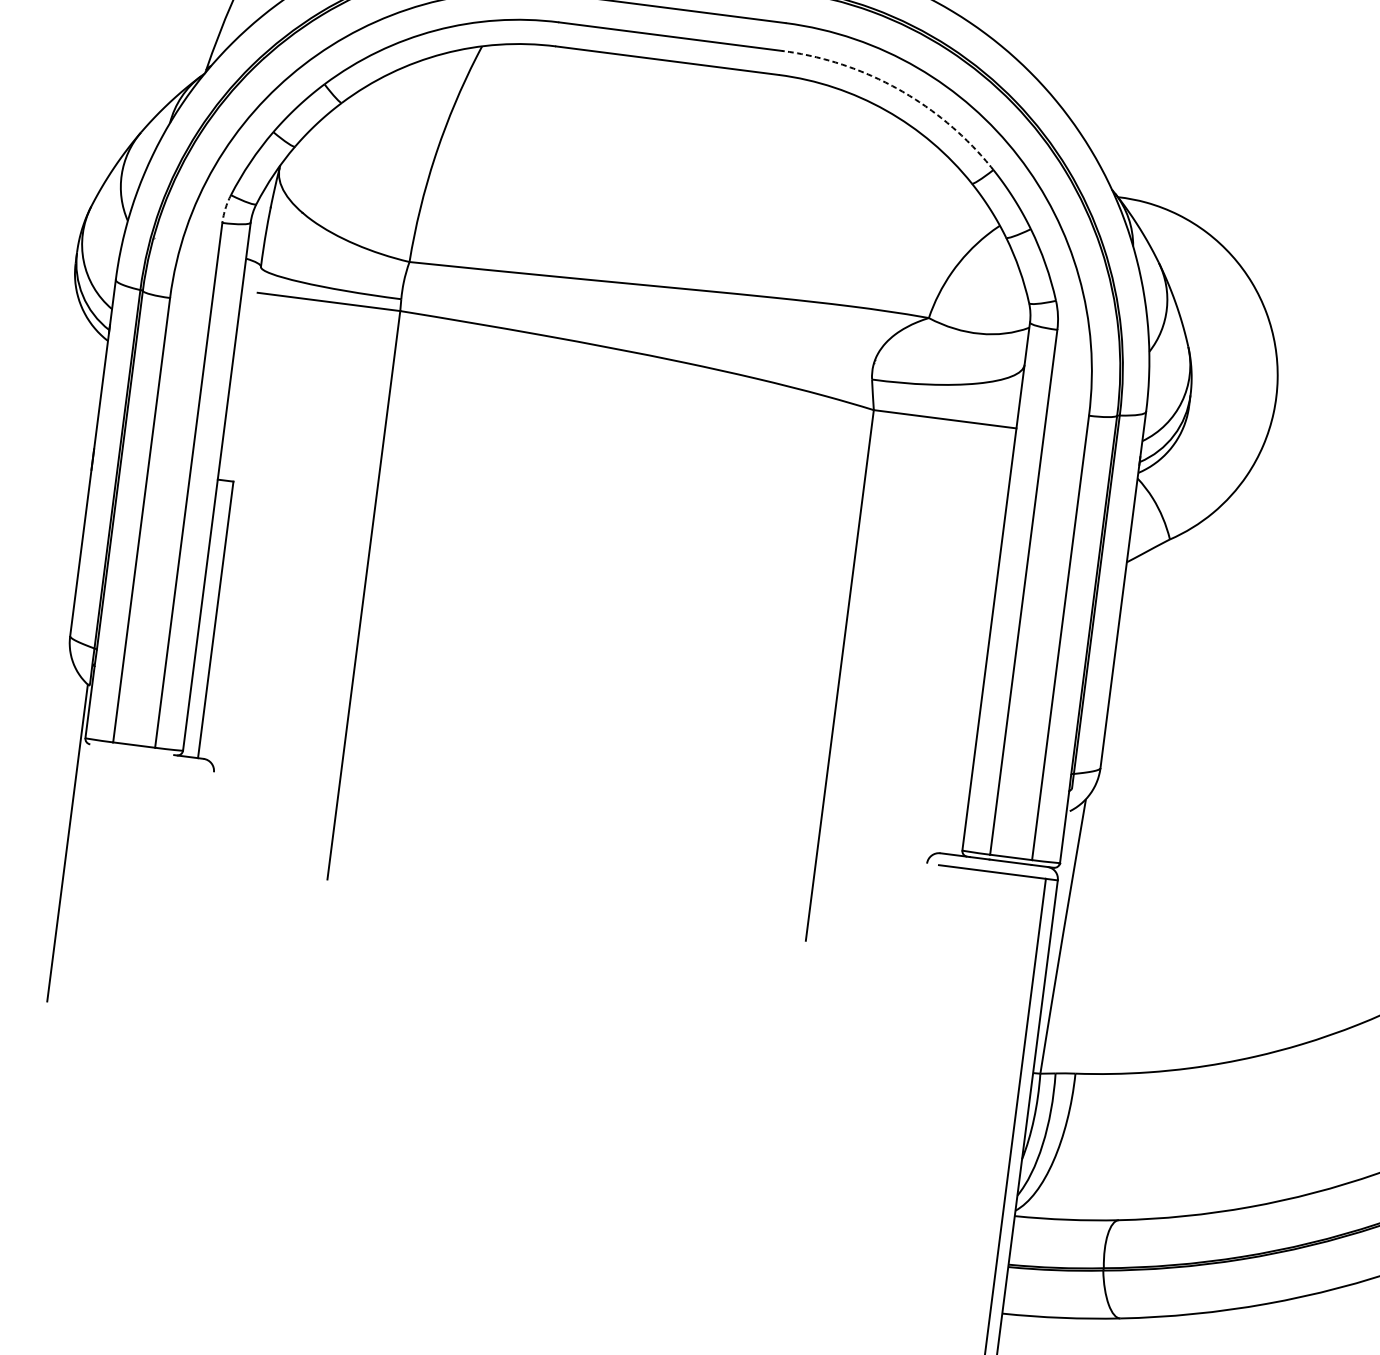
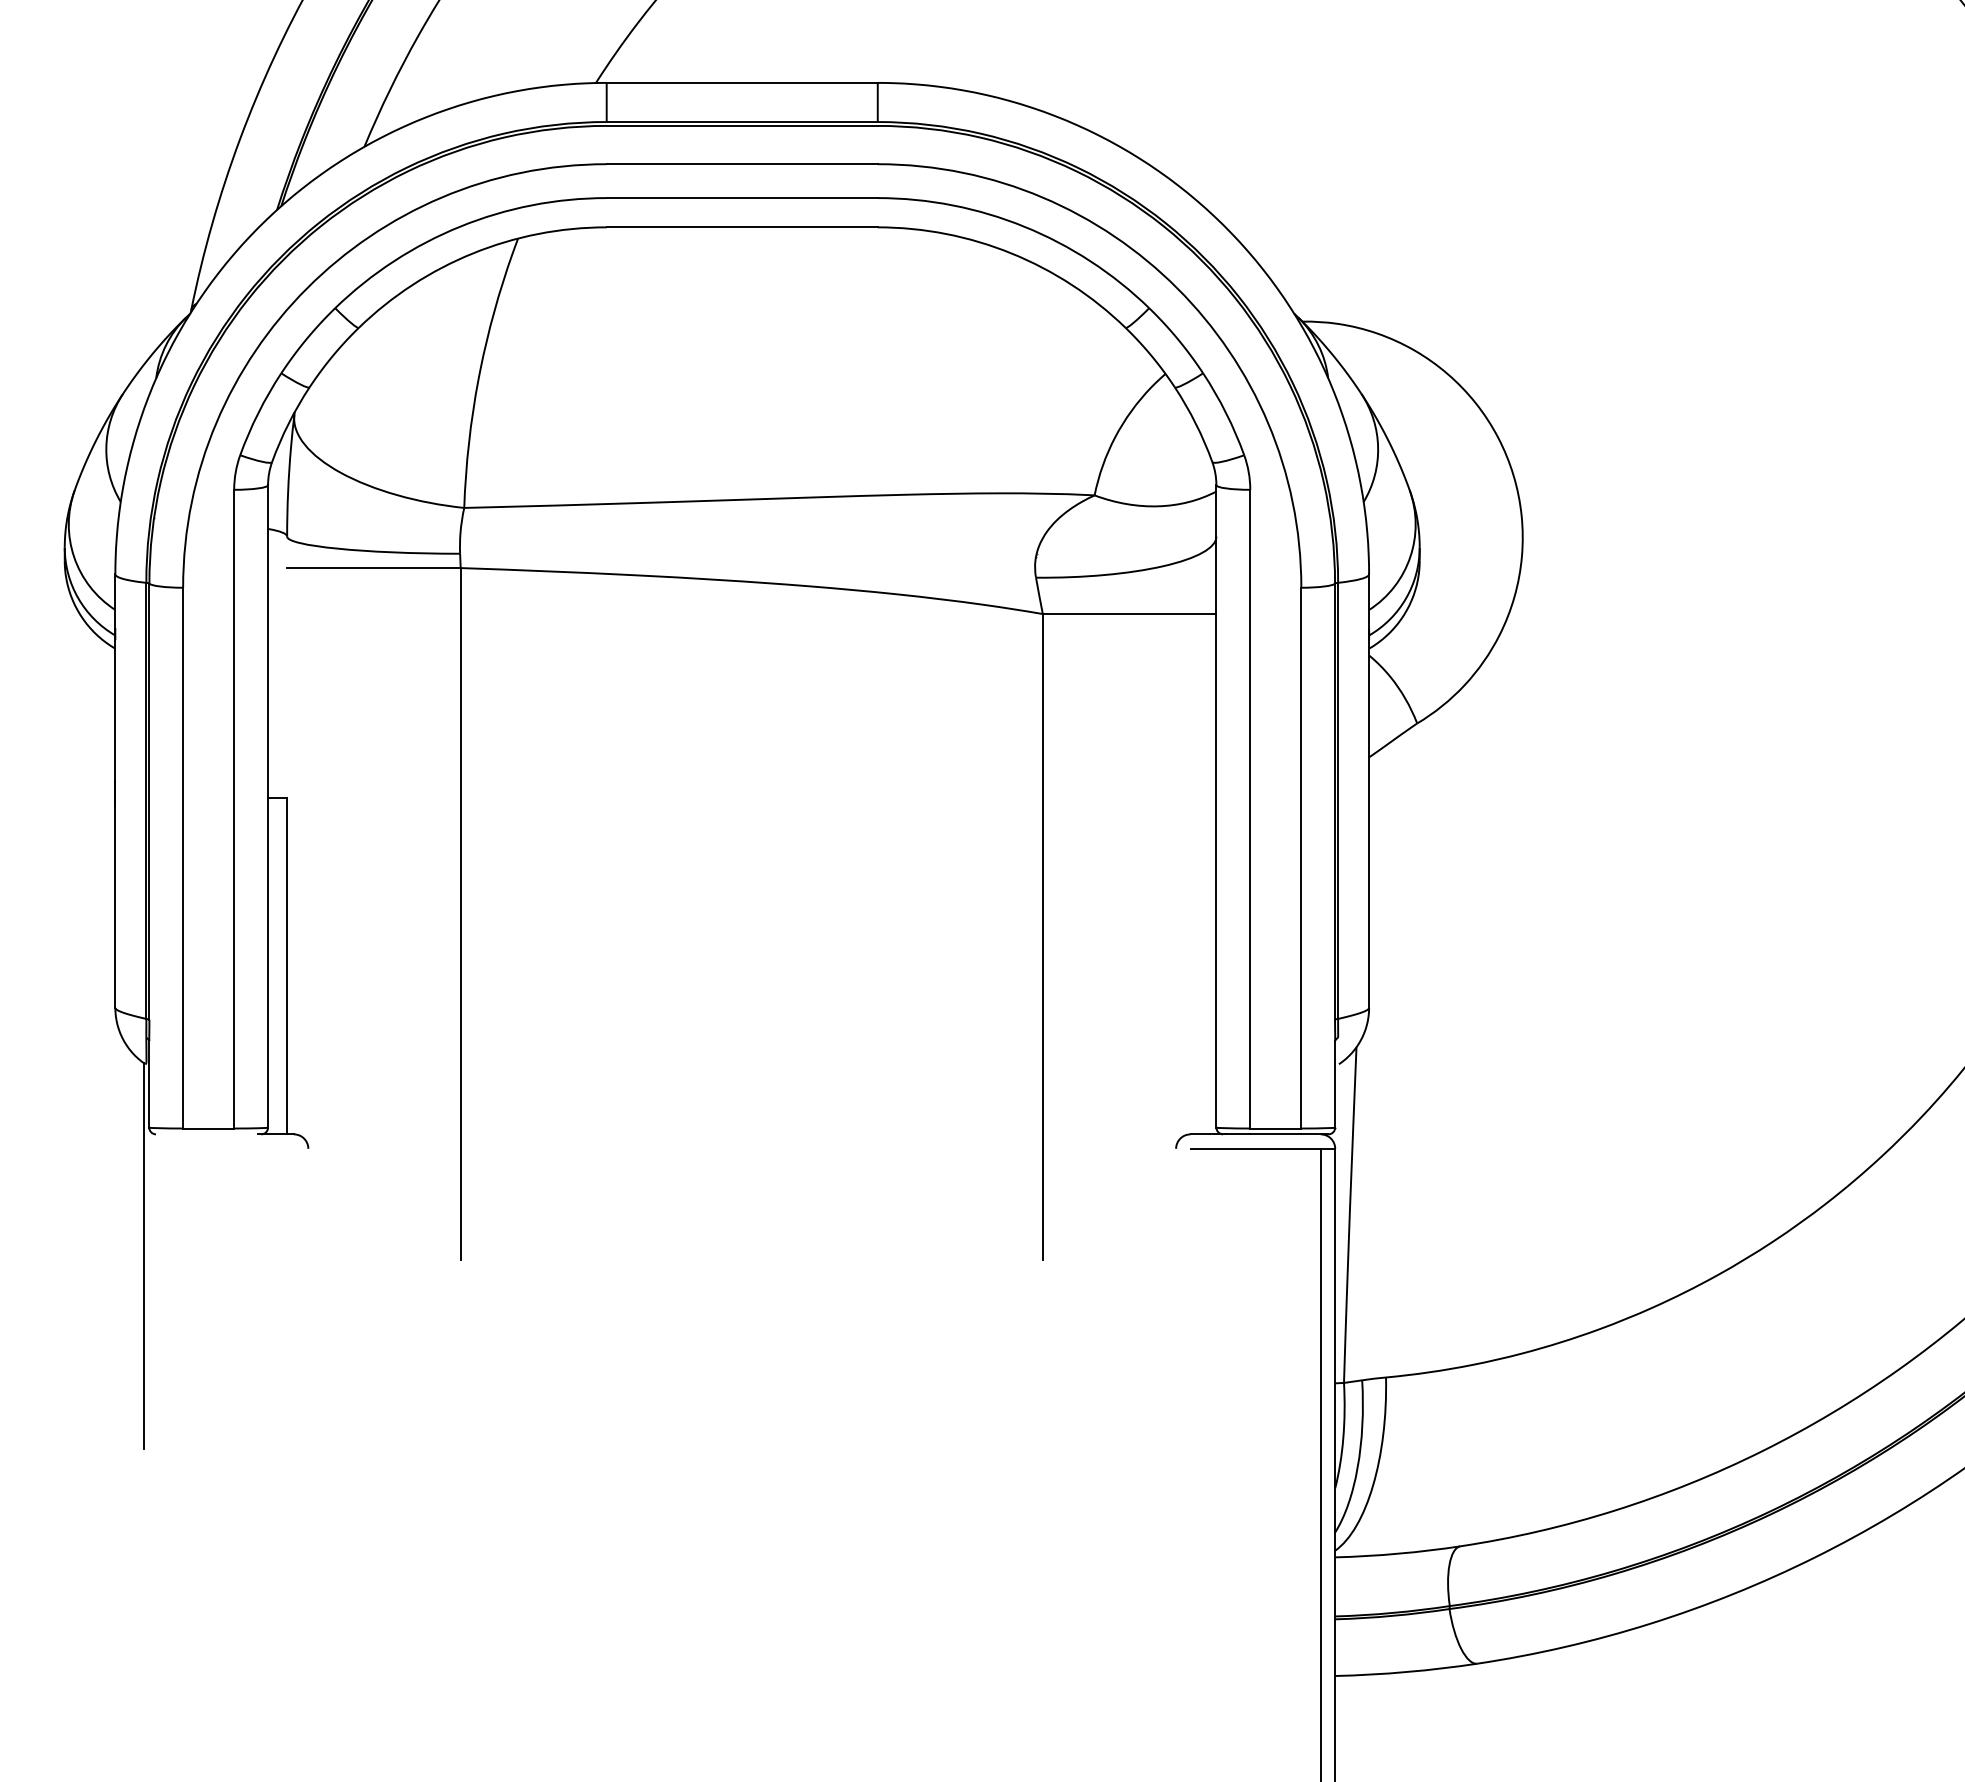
arc: (899, 89) -> (1024, 226), dashed -> solid
arc: (225, 208) -> (235, 472), dashed -> solid

